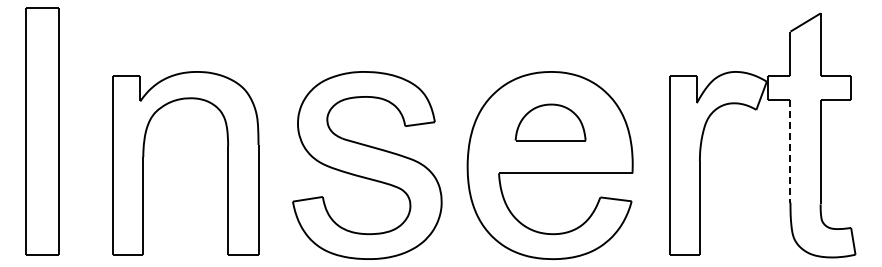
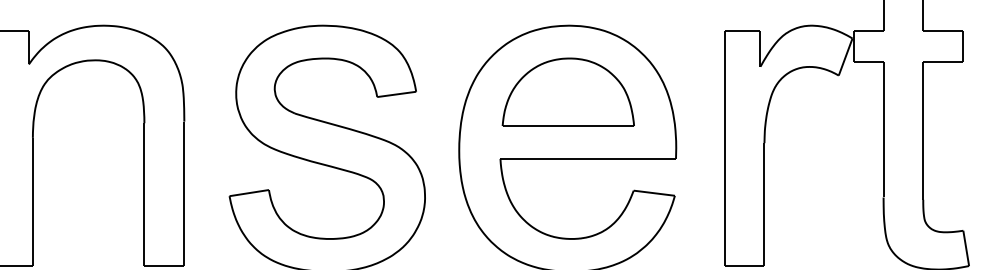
part: (550, 122) -> (568, 92), size x1.43
line: (790, 151) -> (883, 130), dashed -> solid

